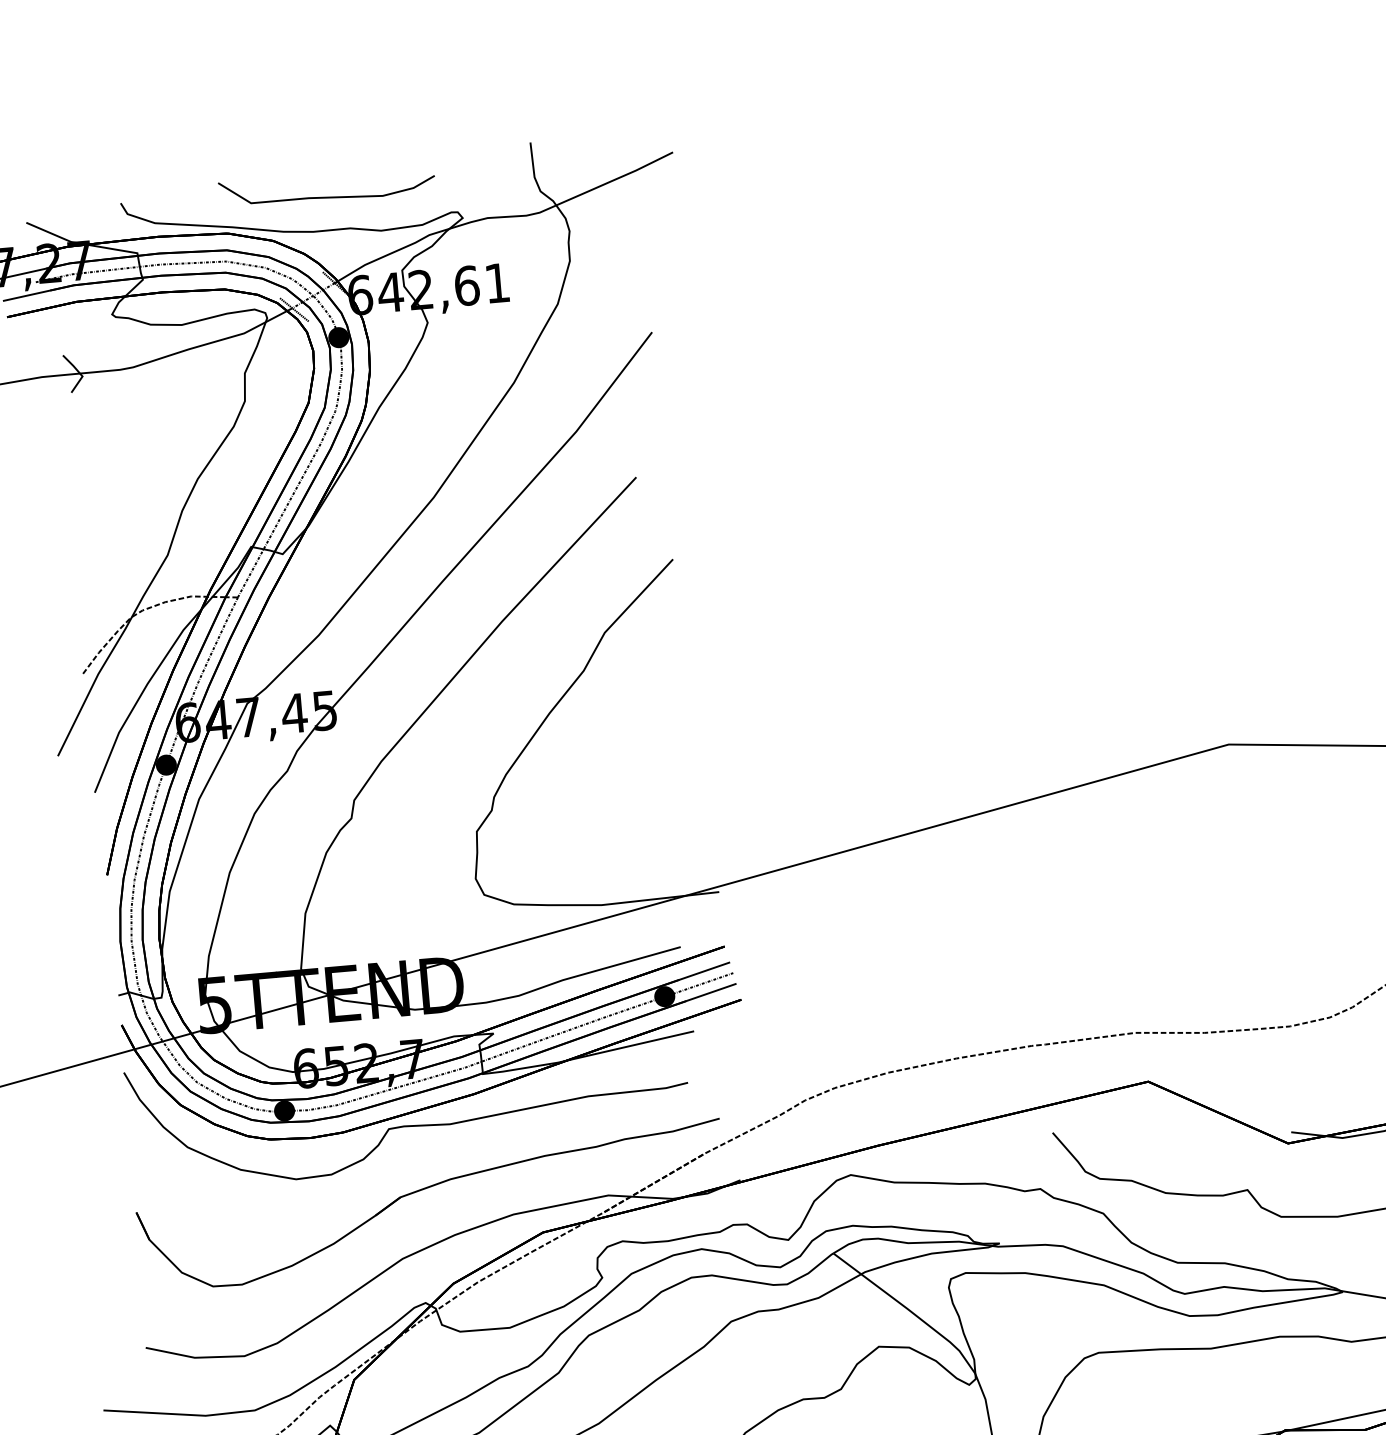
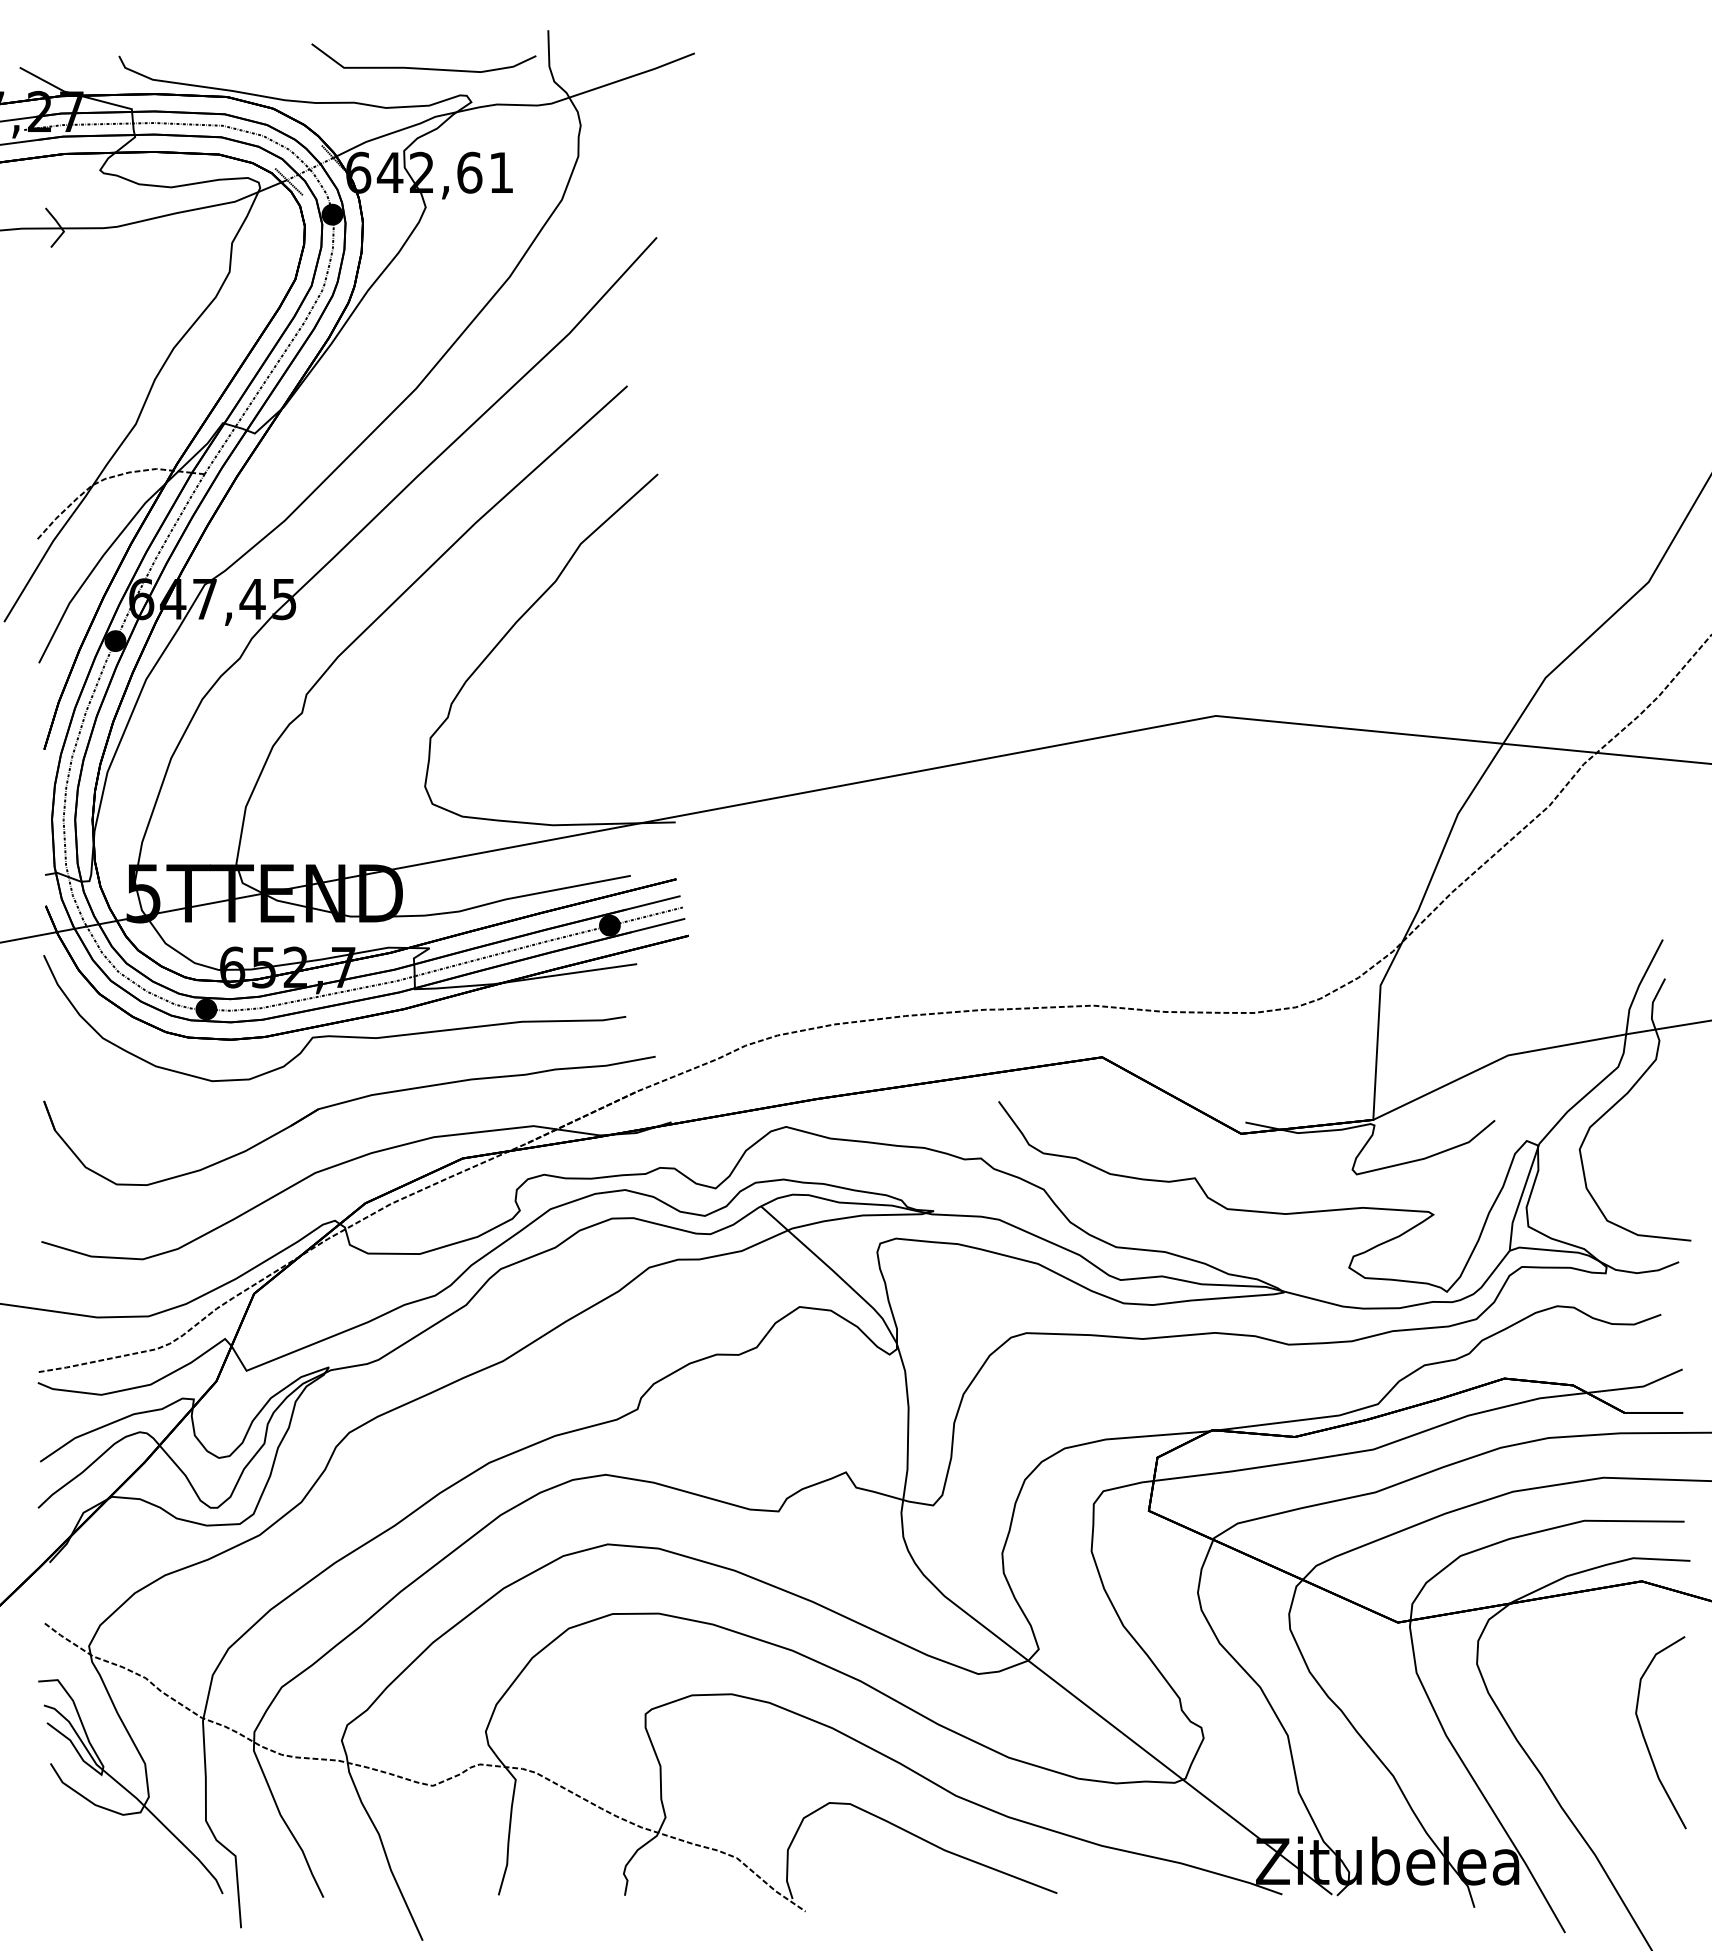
curve: (326, 196) -> (422, 67), moved

